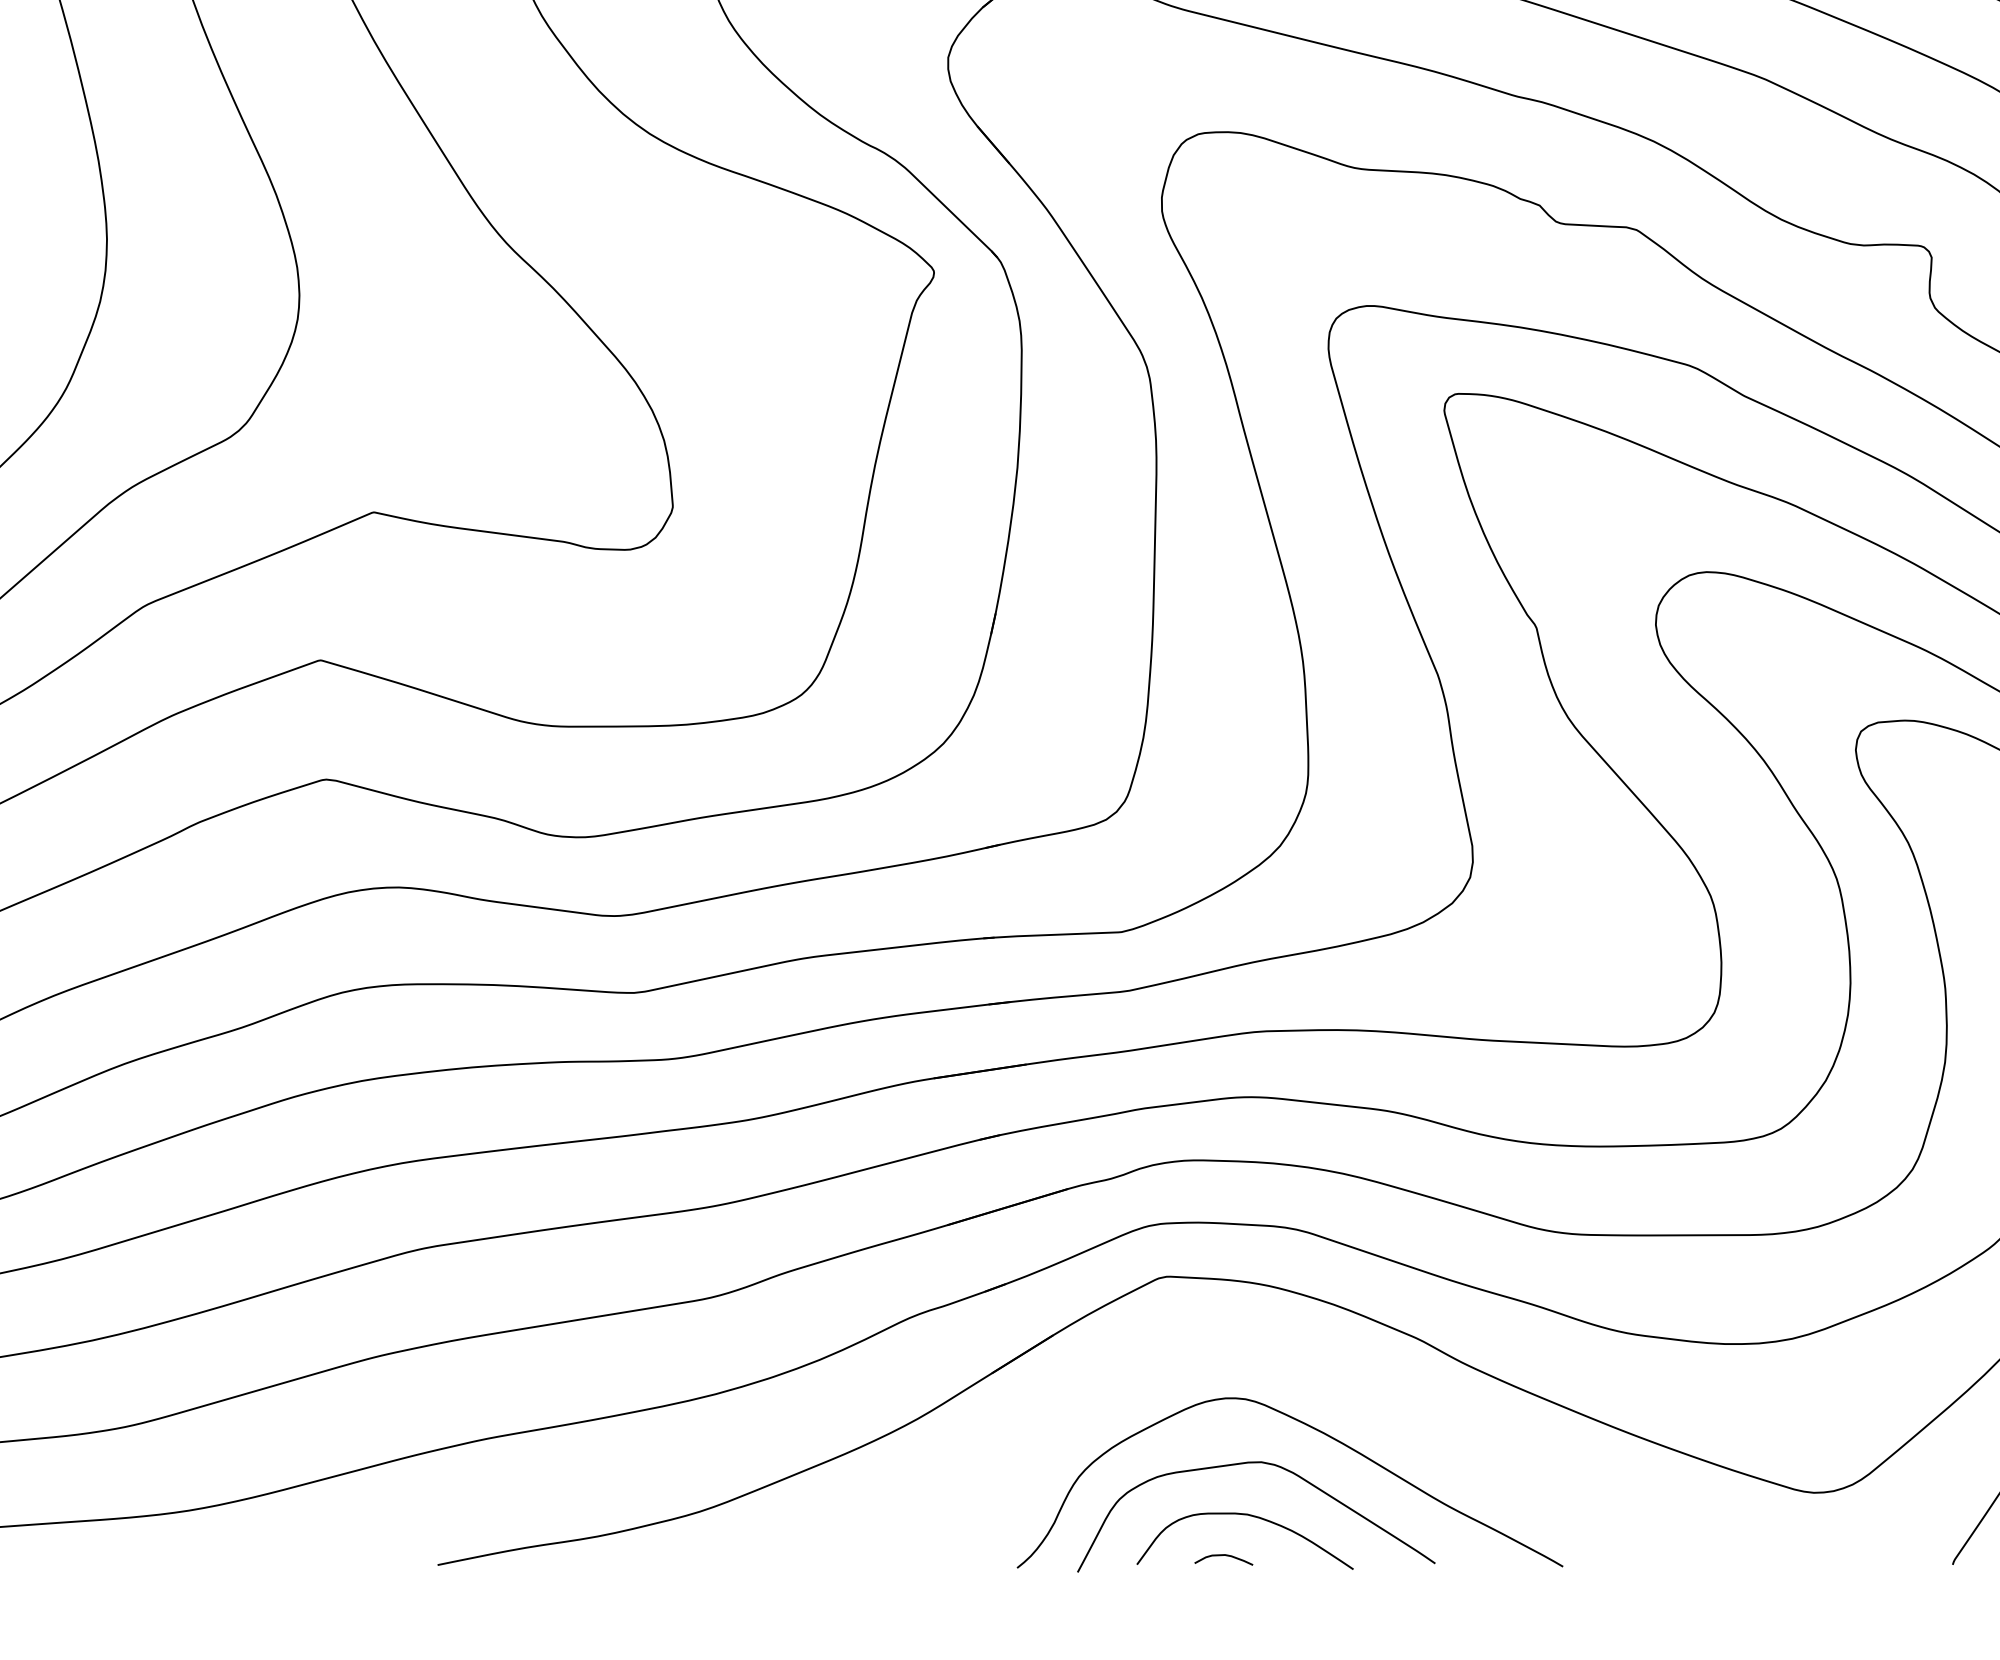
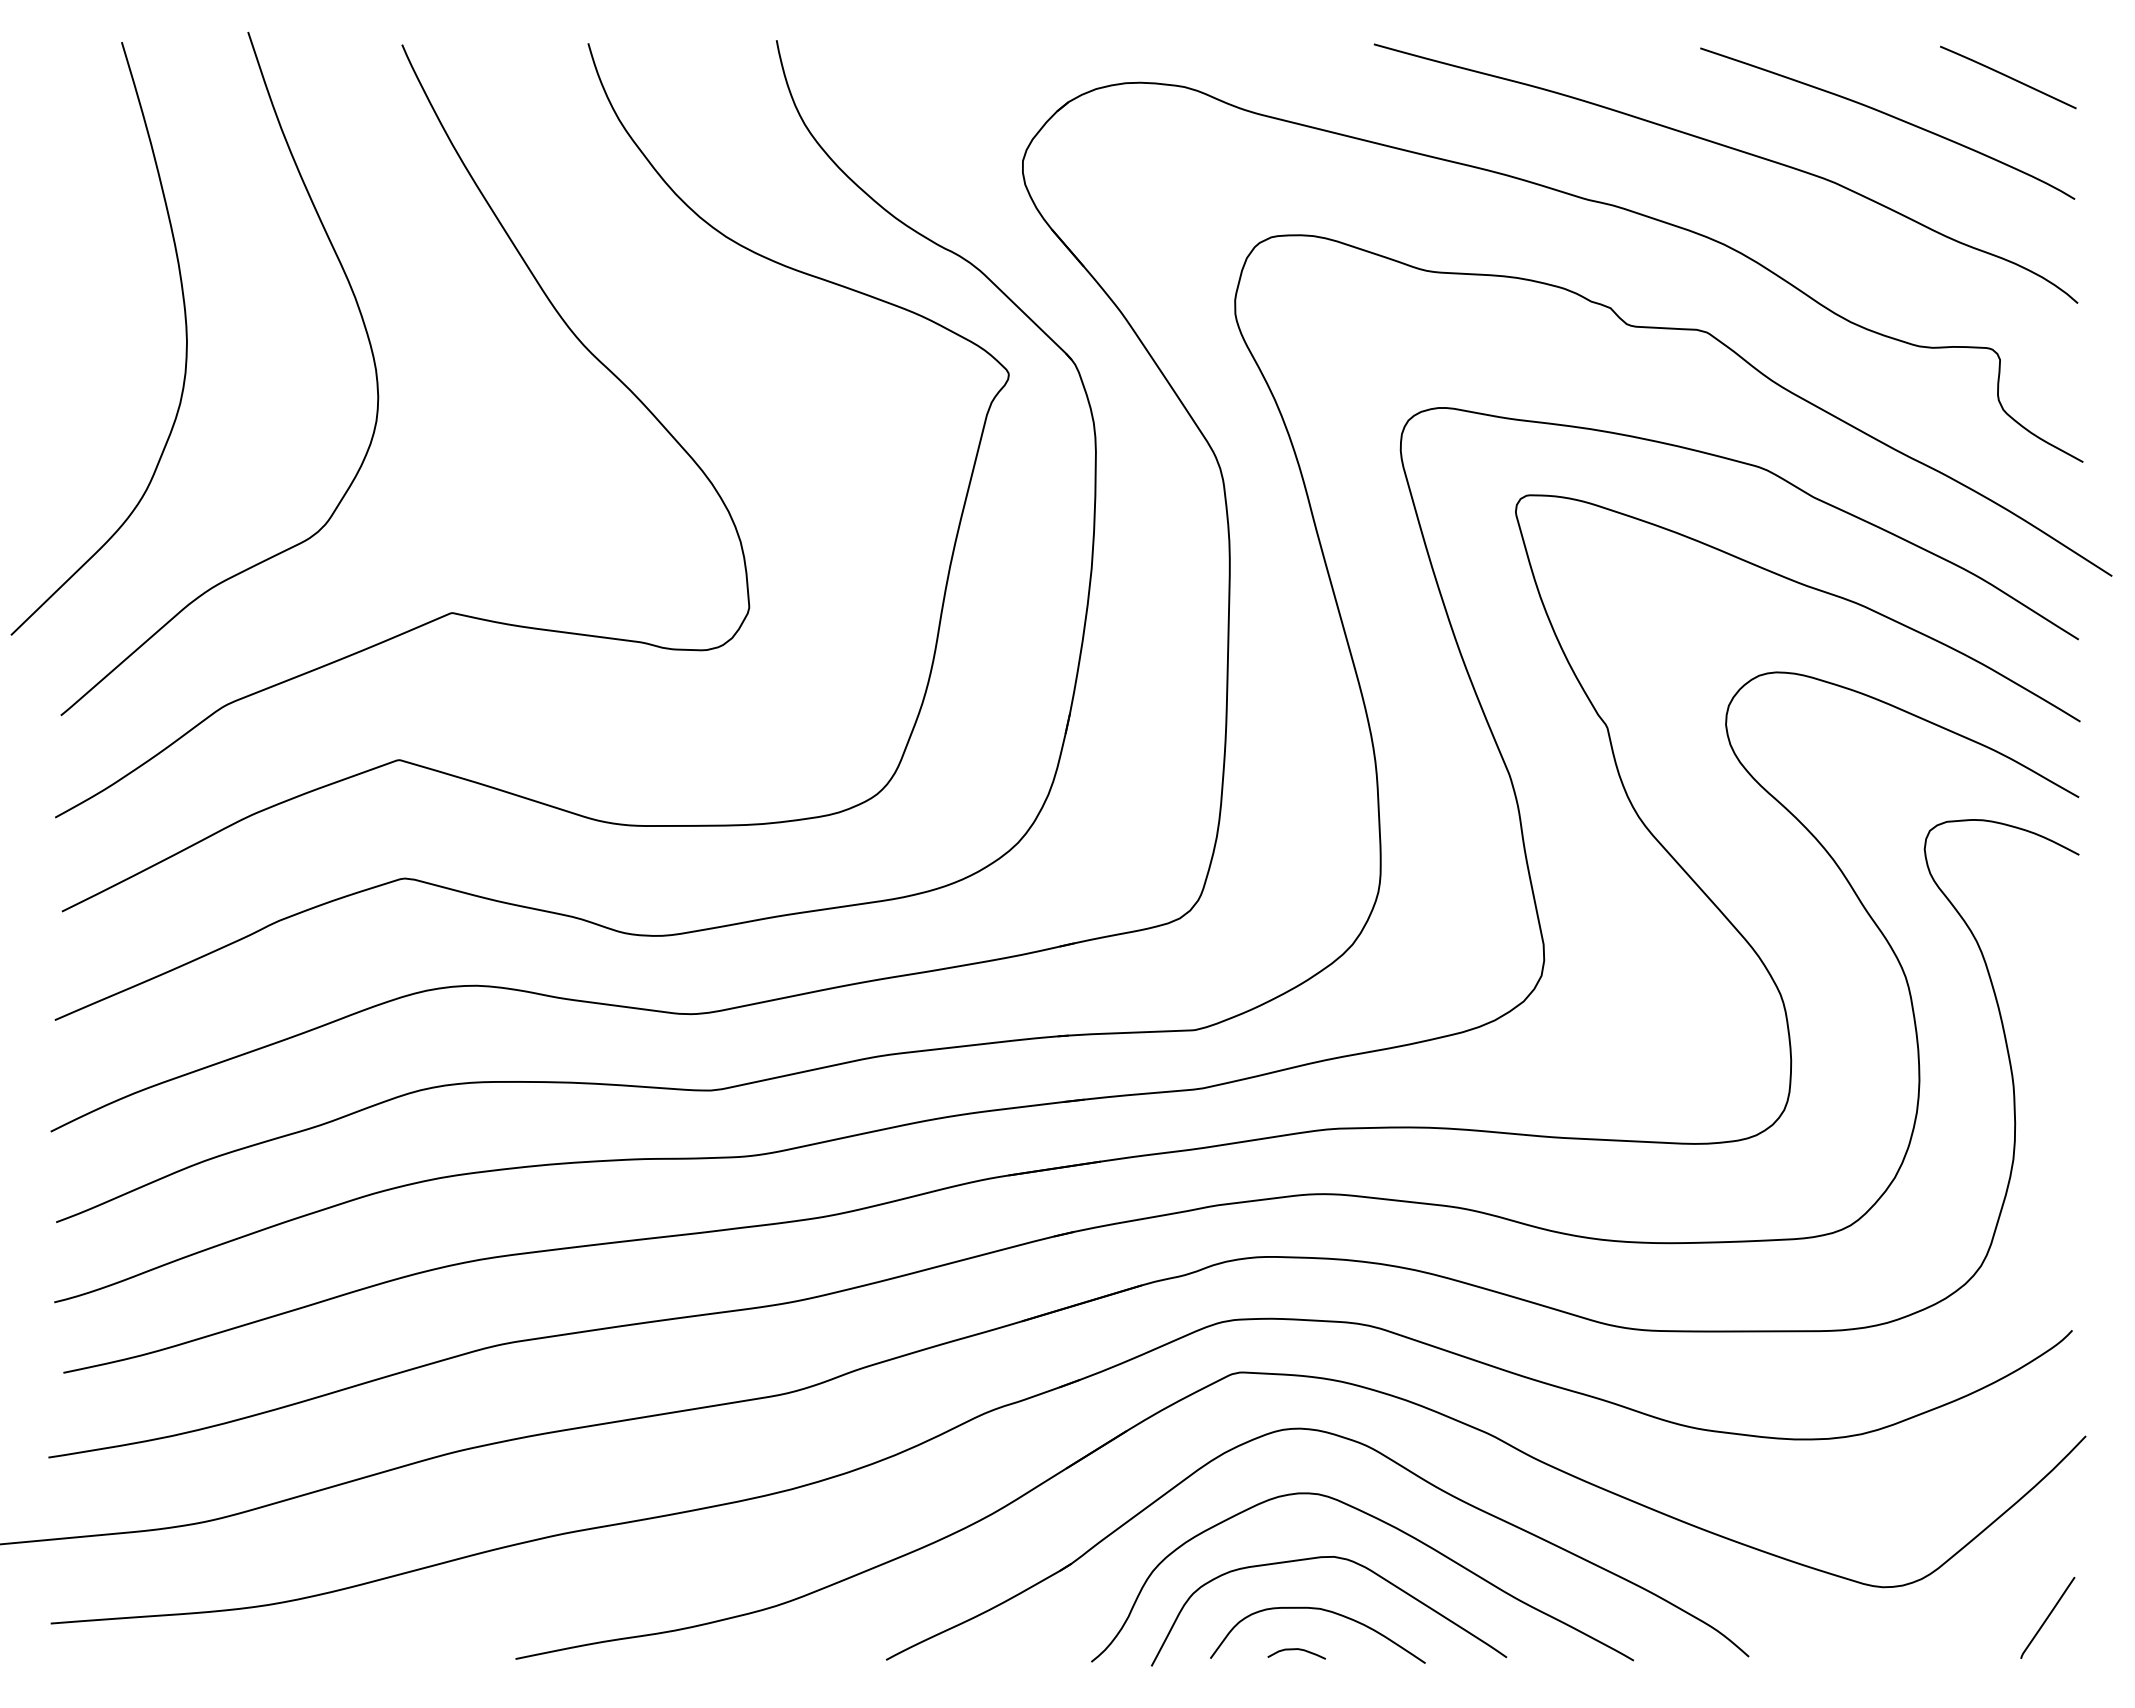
part: (1284, 1348) -> (1357, 1443), added

